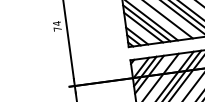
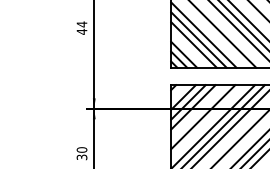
text: (57, 28) -> (81, 31), 74 -> 44

